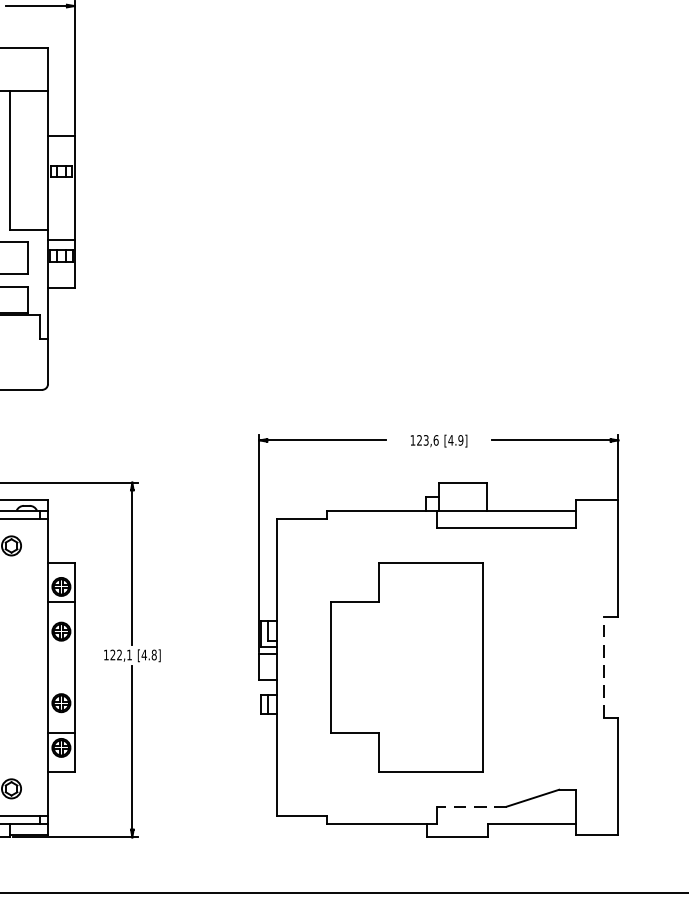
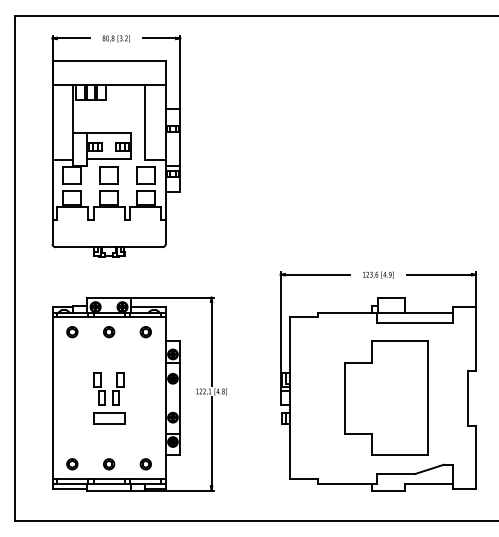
part: (406, 666) -> (386, 397), moved
line: (604, 667) -> (468, 398), dashed -> solid
line: (472, 805) -> (396, 473), dashed -> solid

